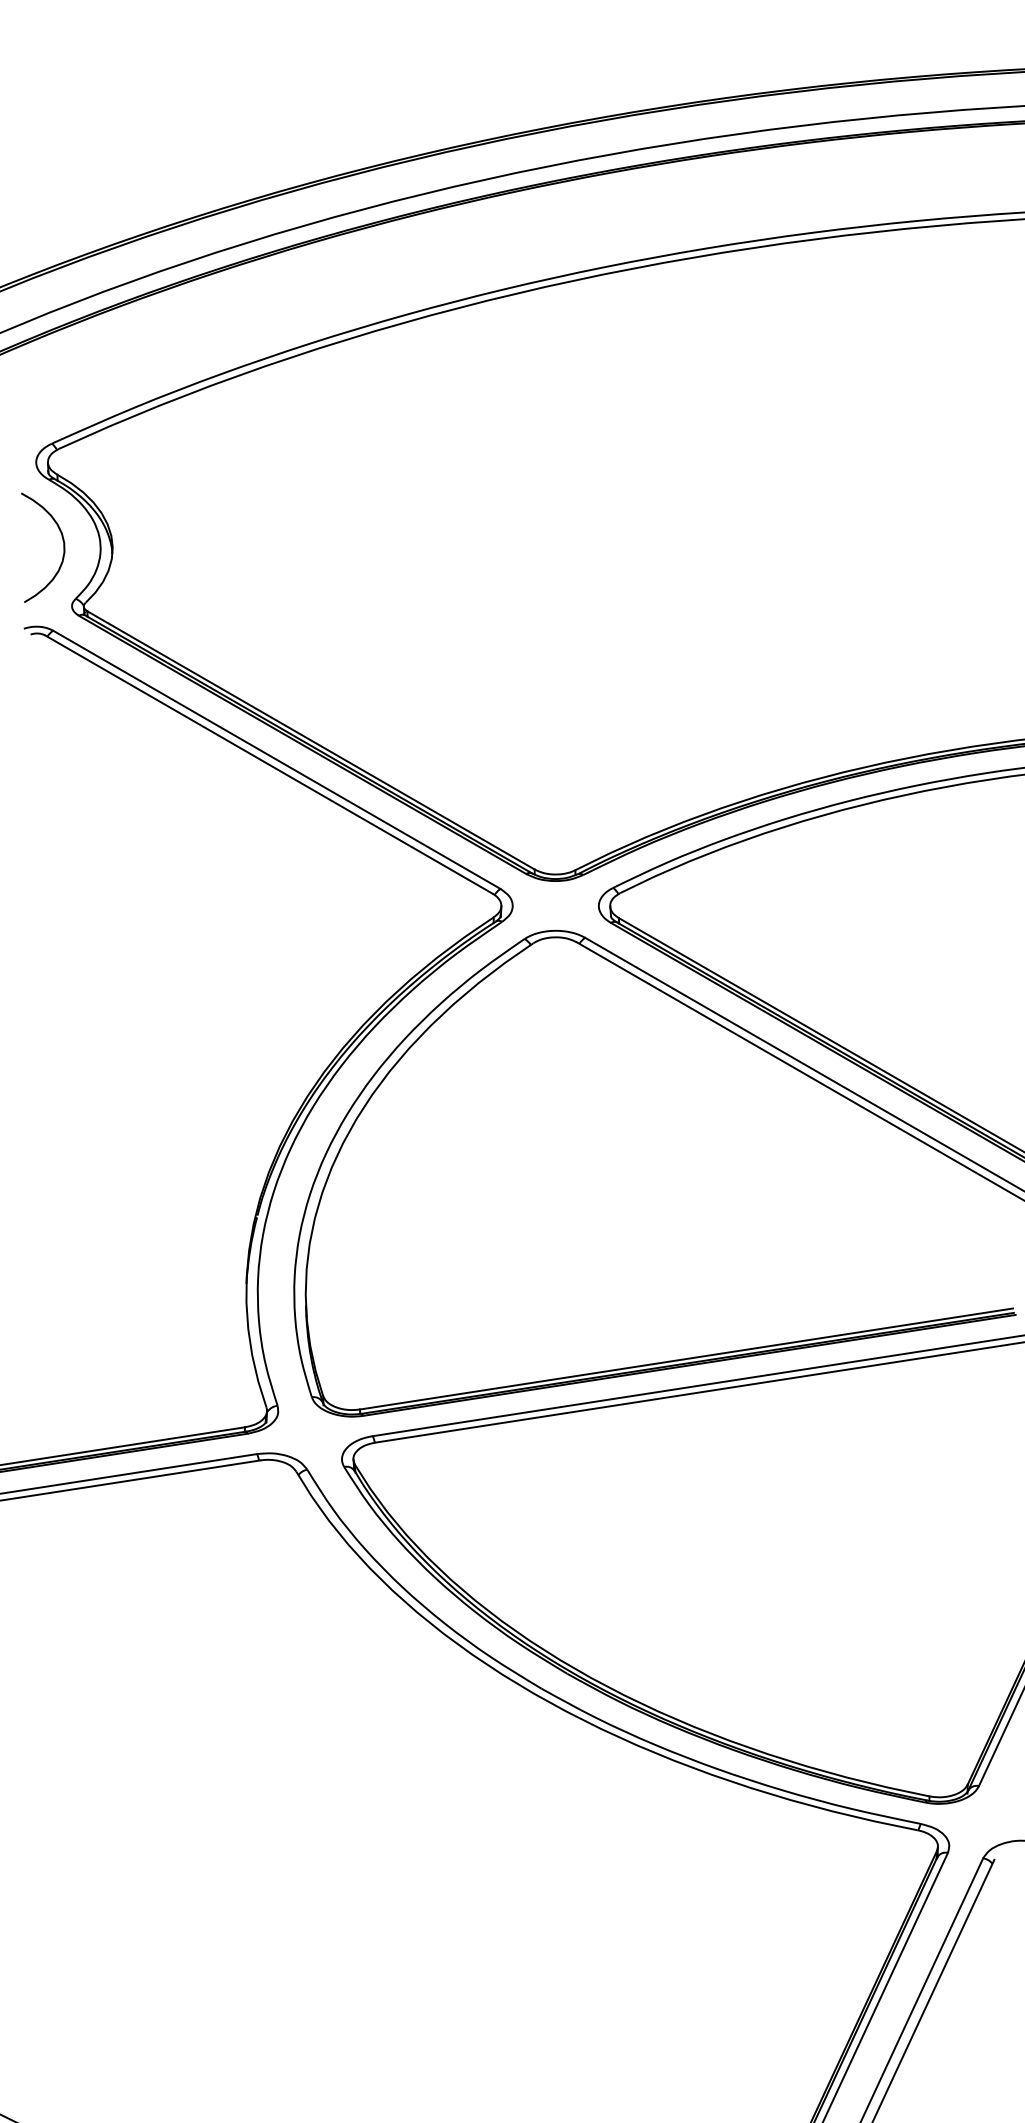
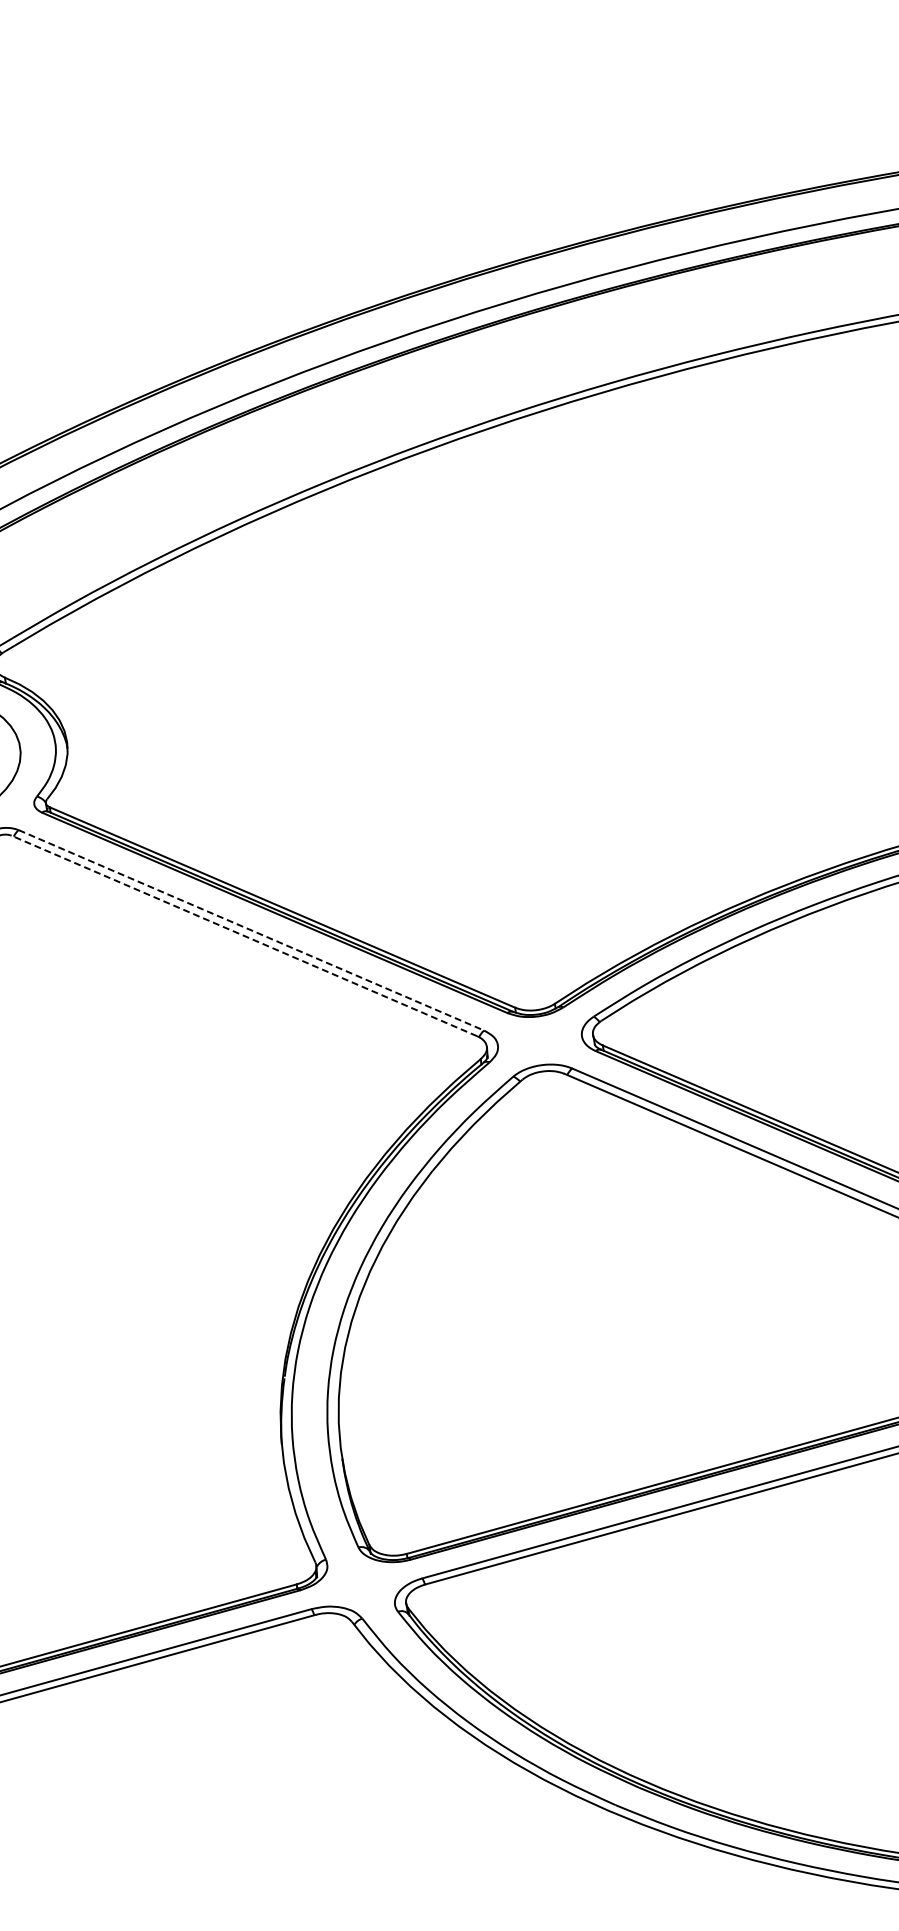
line: (277, 760) -> (252, 930), solid -> dashed
line: (268, 764) -> (243, 935), solid -> dashed

